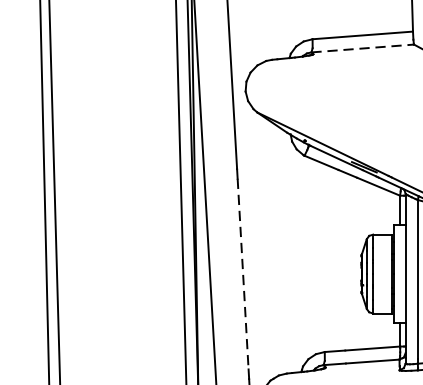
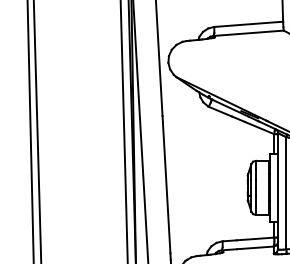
line: (363, 48) -> (249, 33), dashed -> solid
line: (242, 274) -> (166, 188), dashed -> solid

